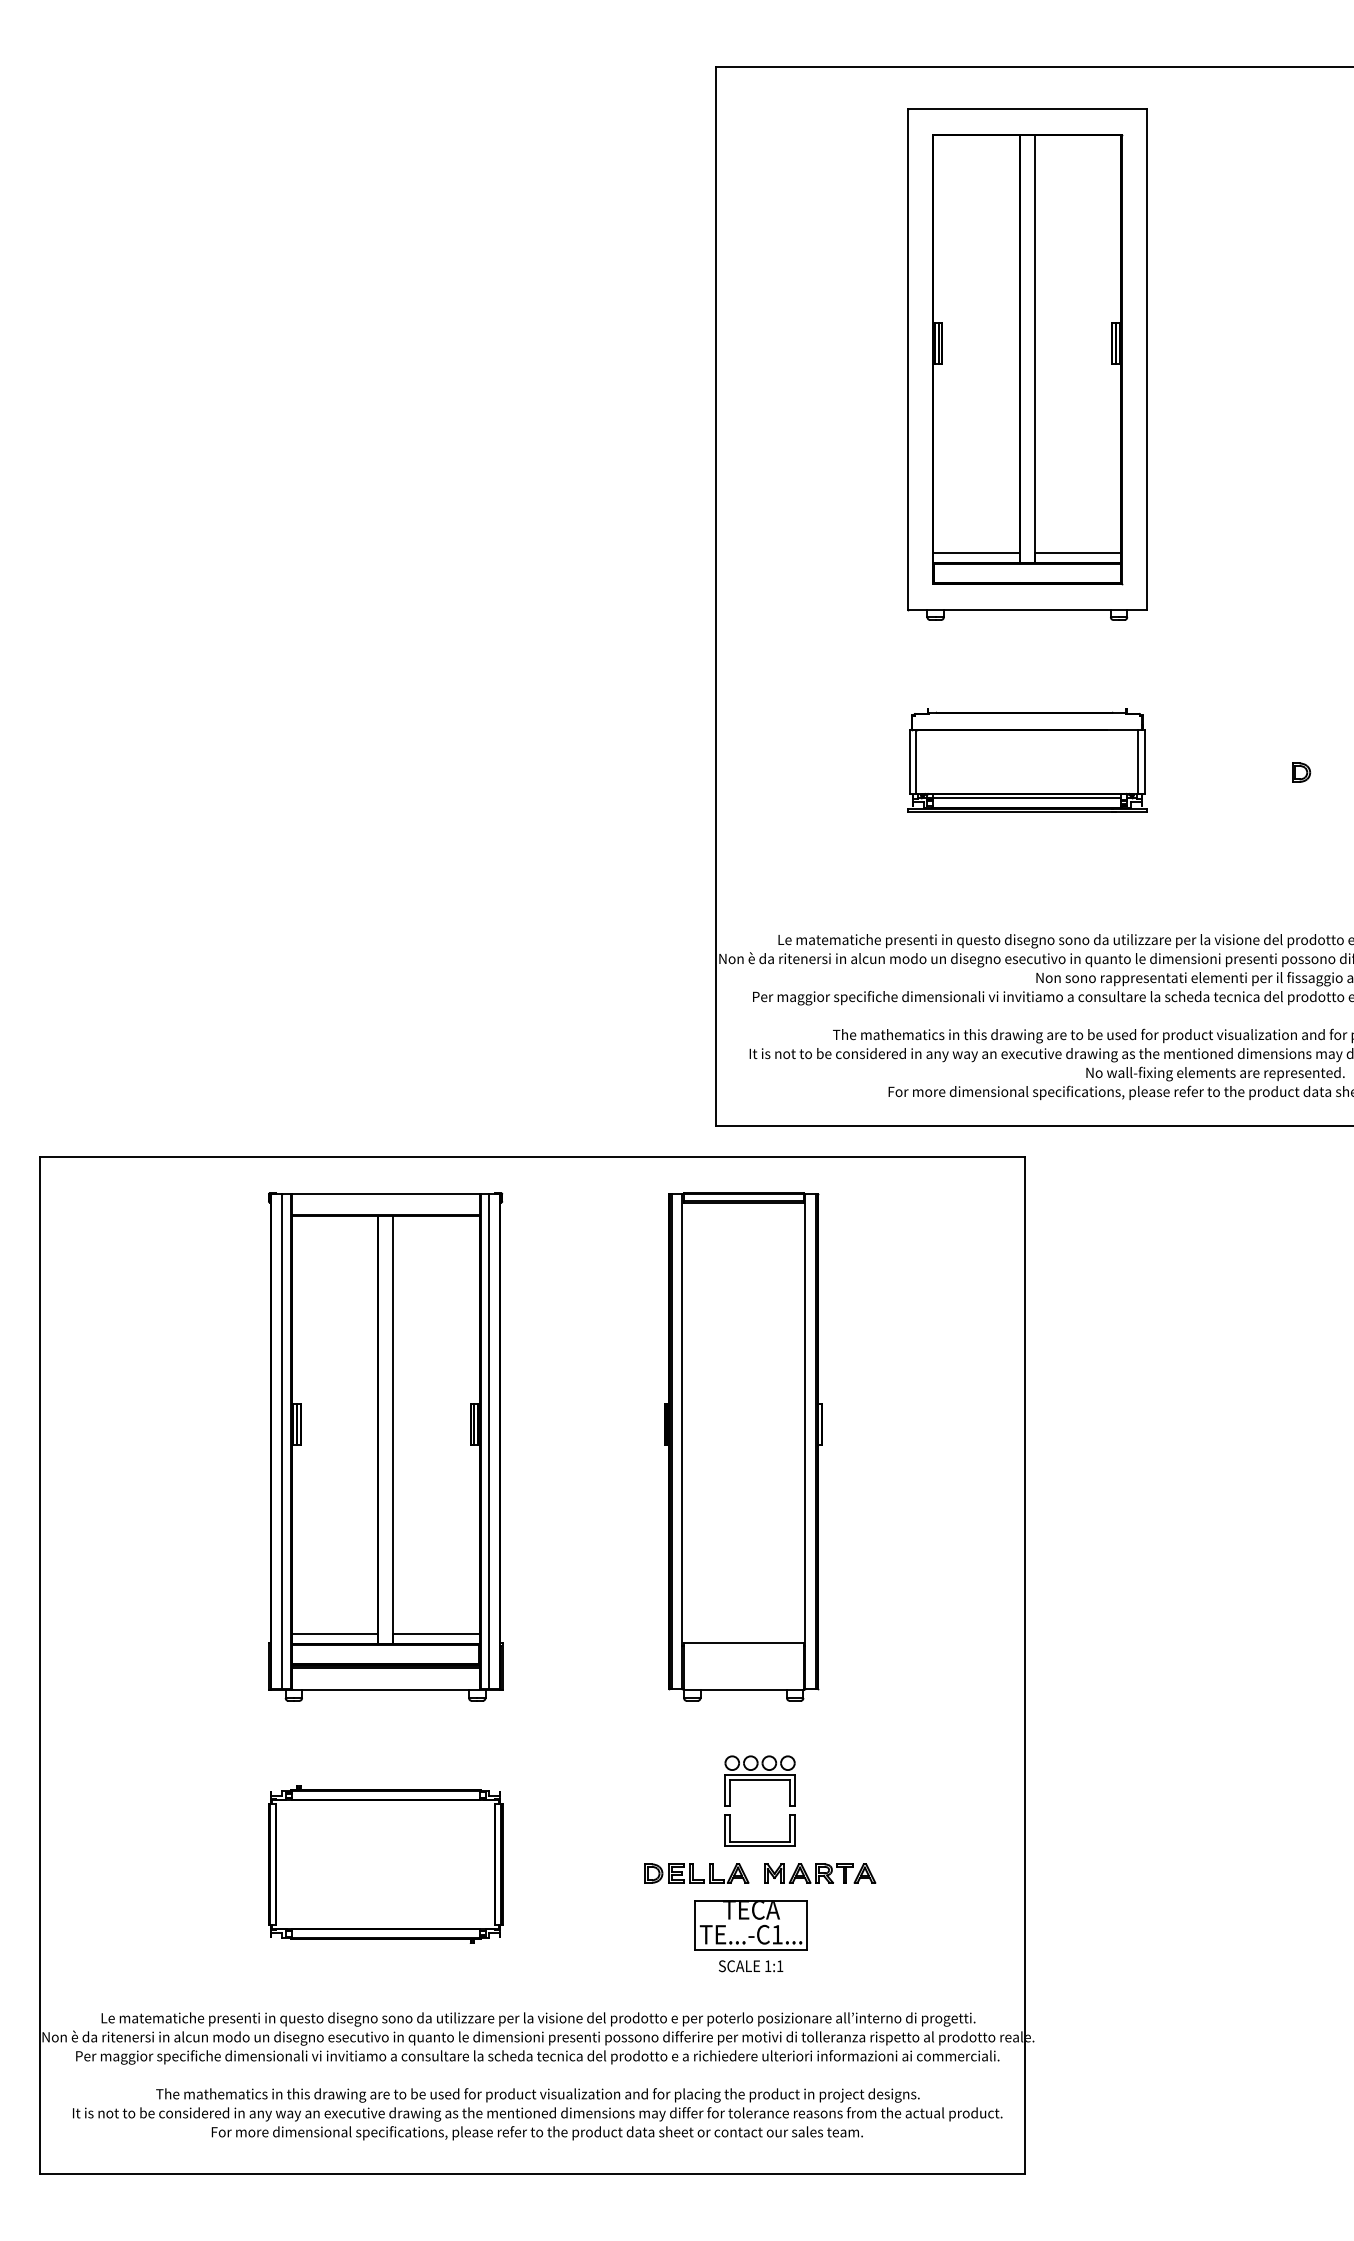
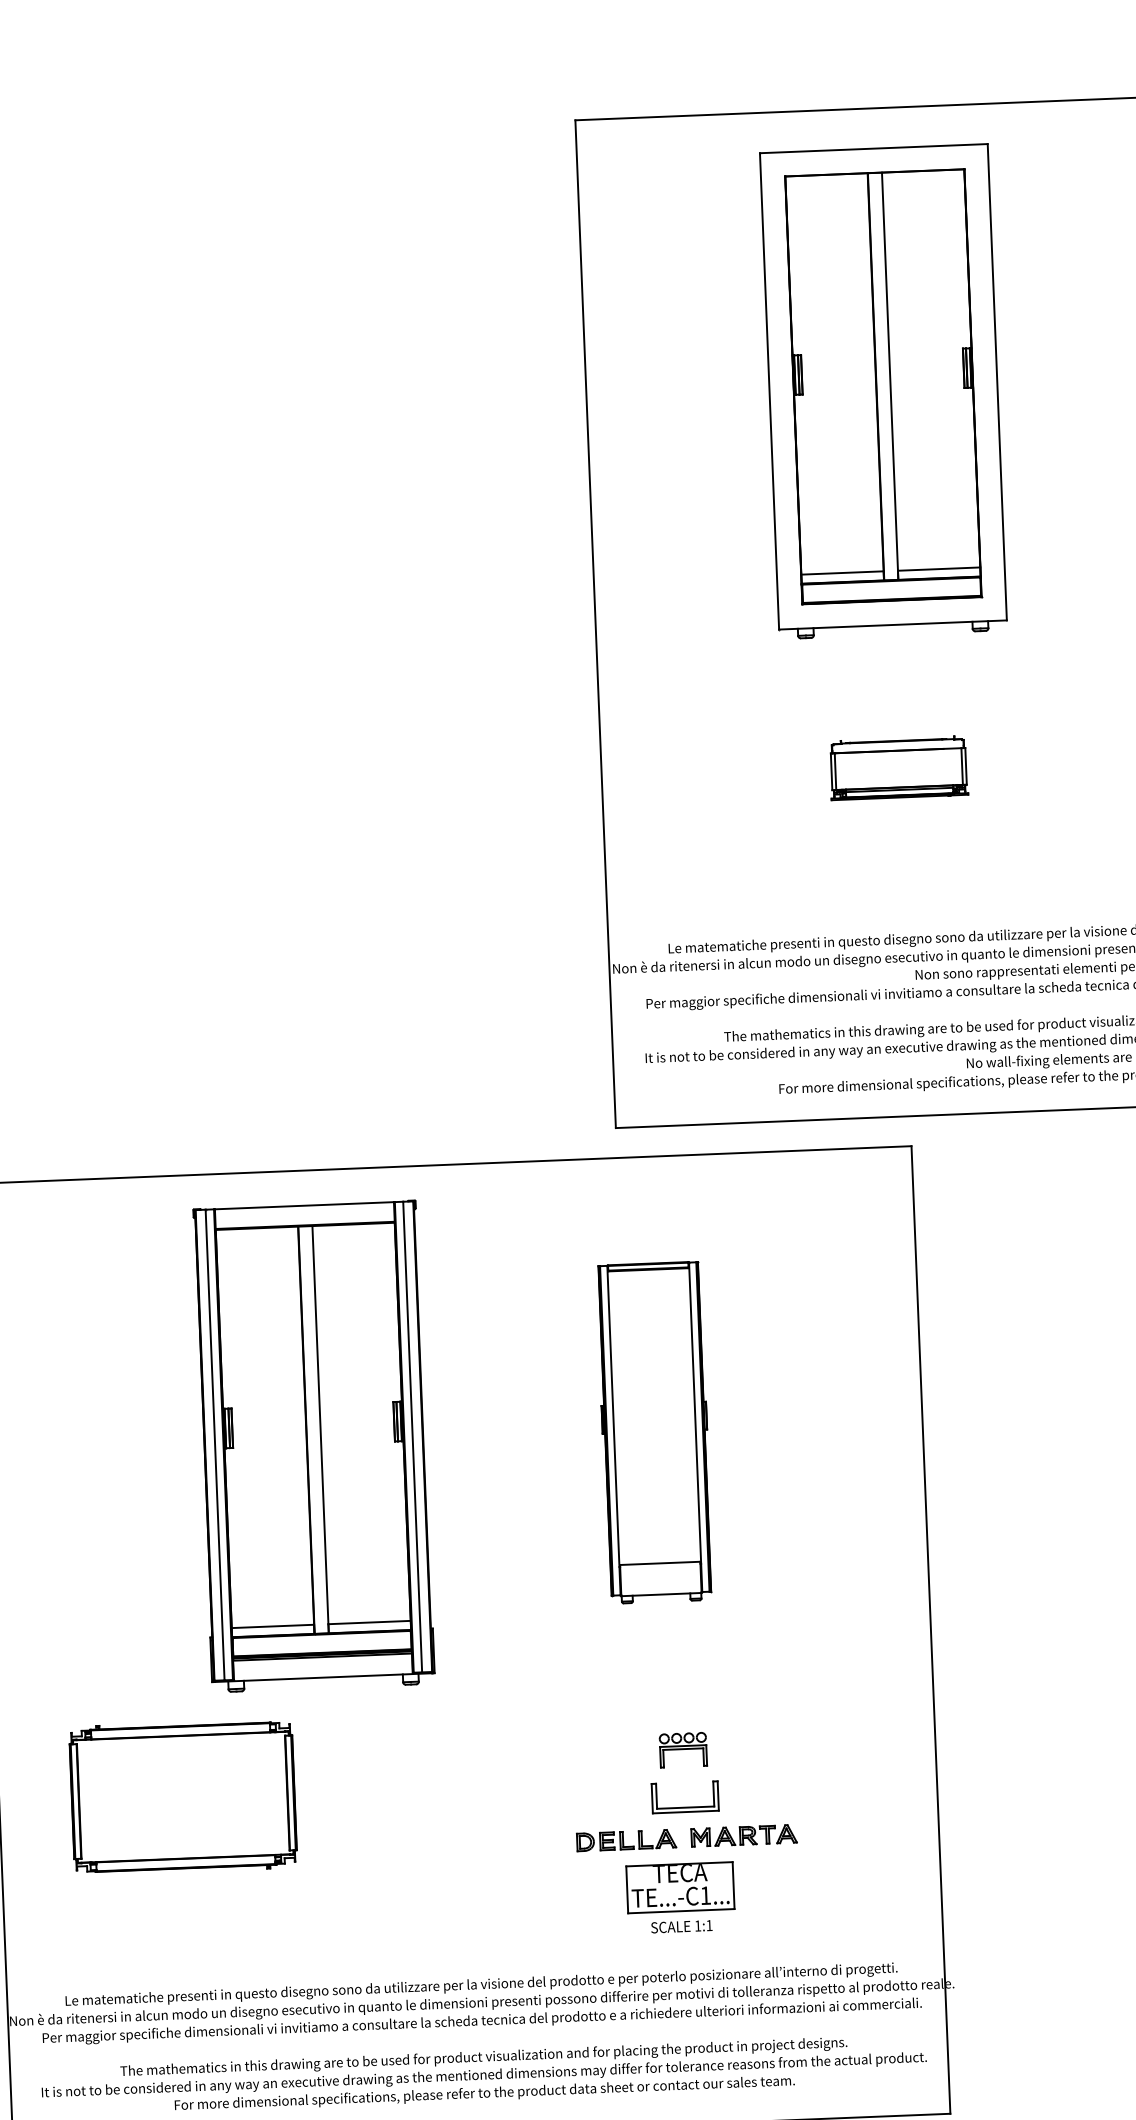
part: (1027, 760) -> (898, 768), size x0.6
part: (743, 1446) -> (654, 1432), size x0.7
part: (759, 1780) -> (682, 1749), size x0.7
part: (385, 1864) -> (183, 1797), moved

